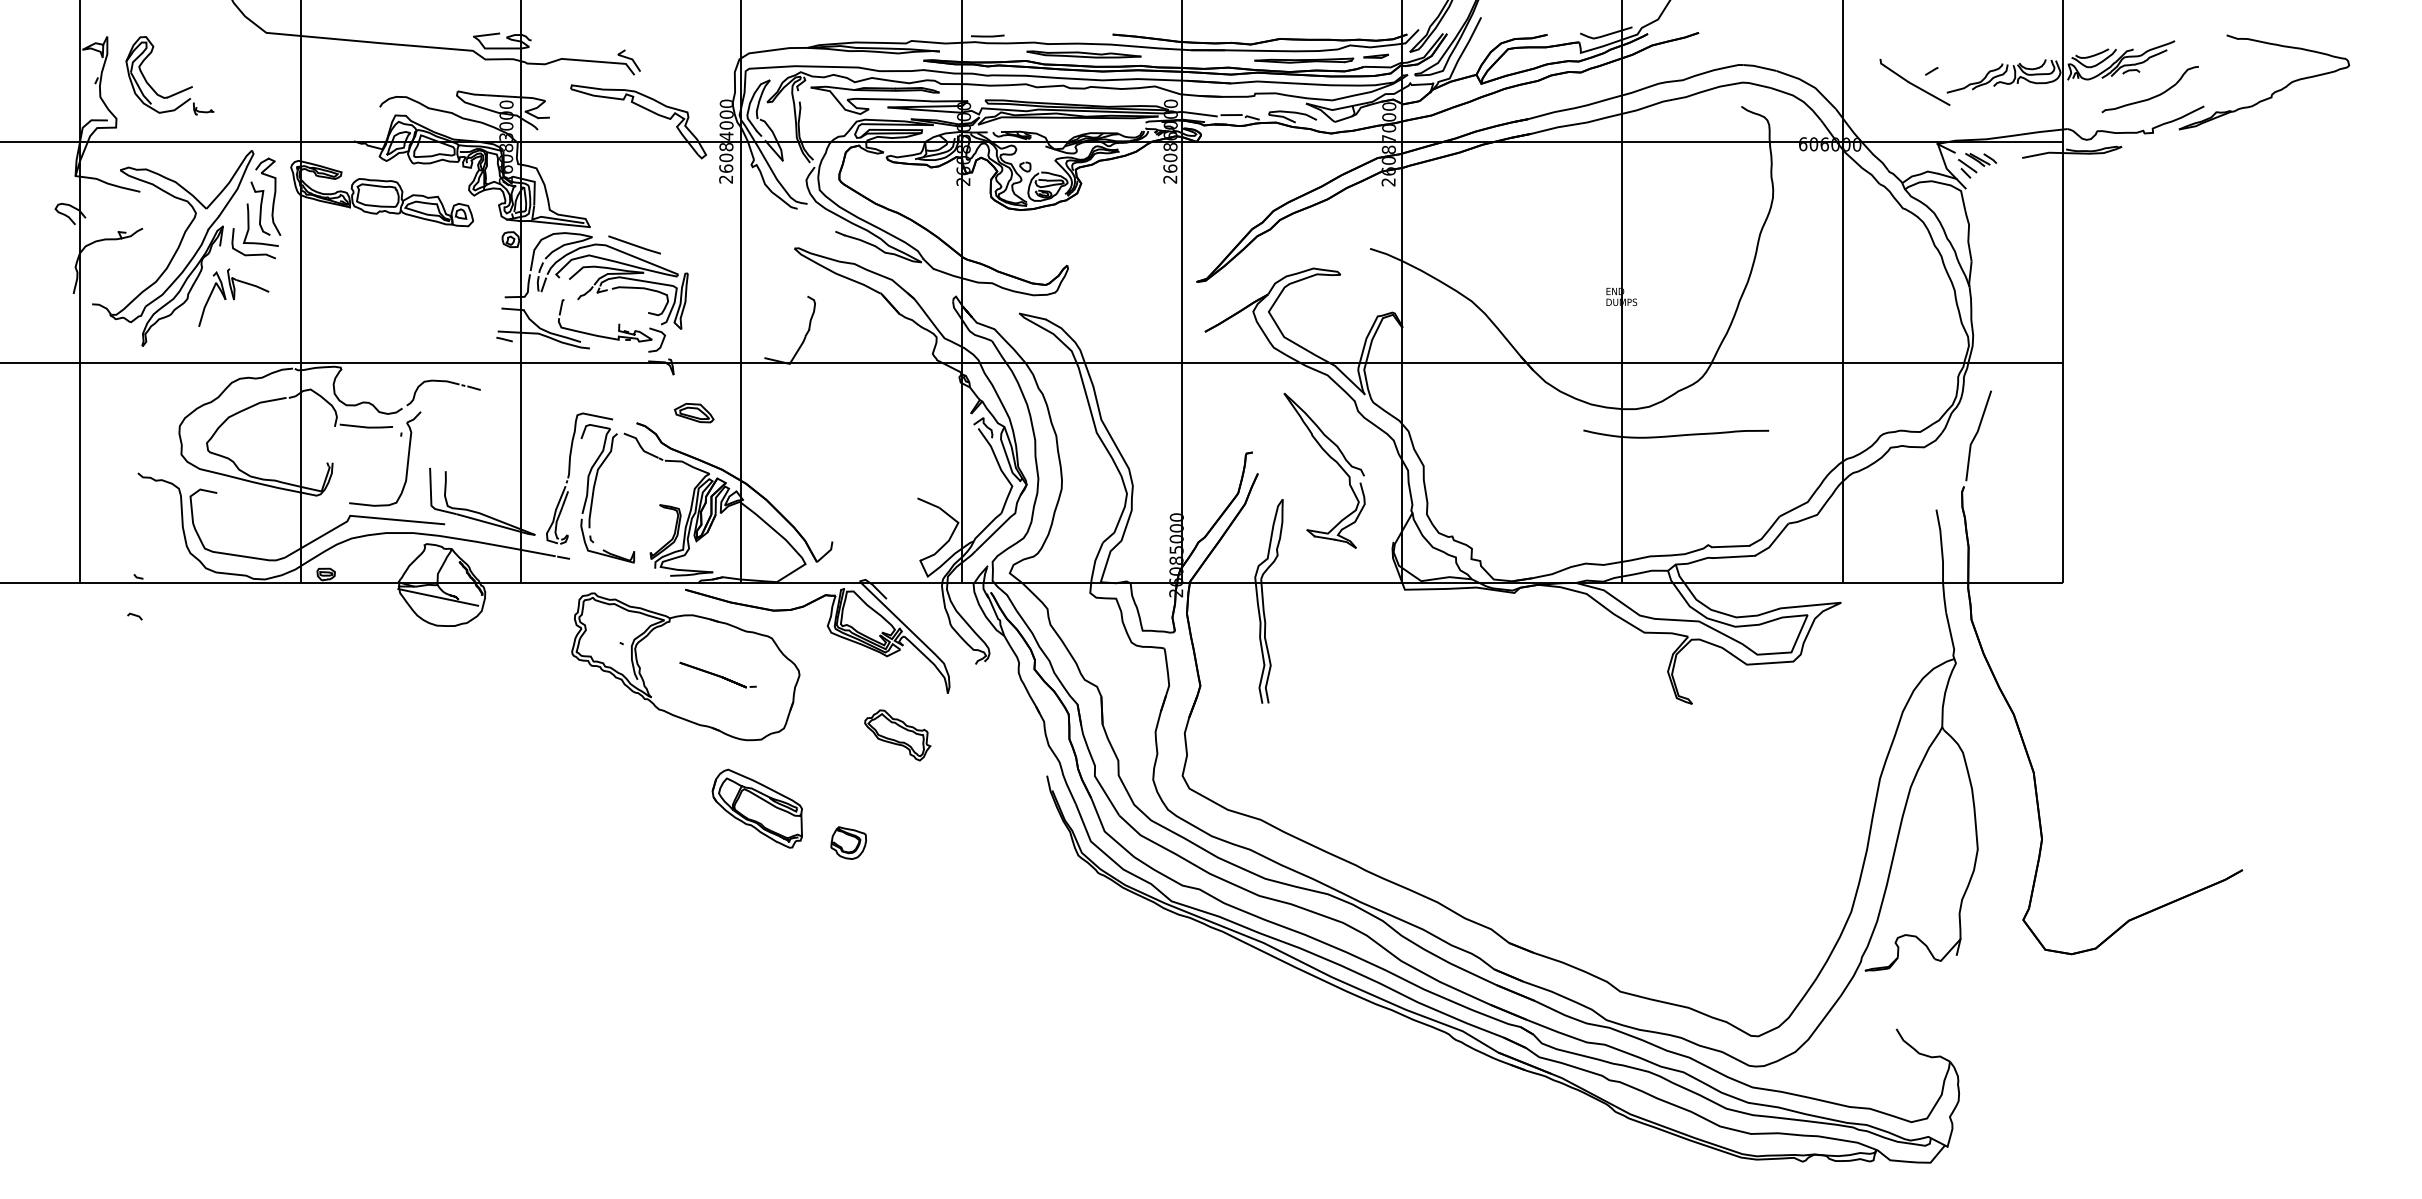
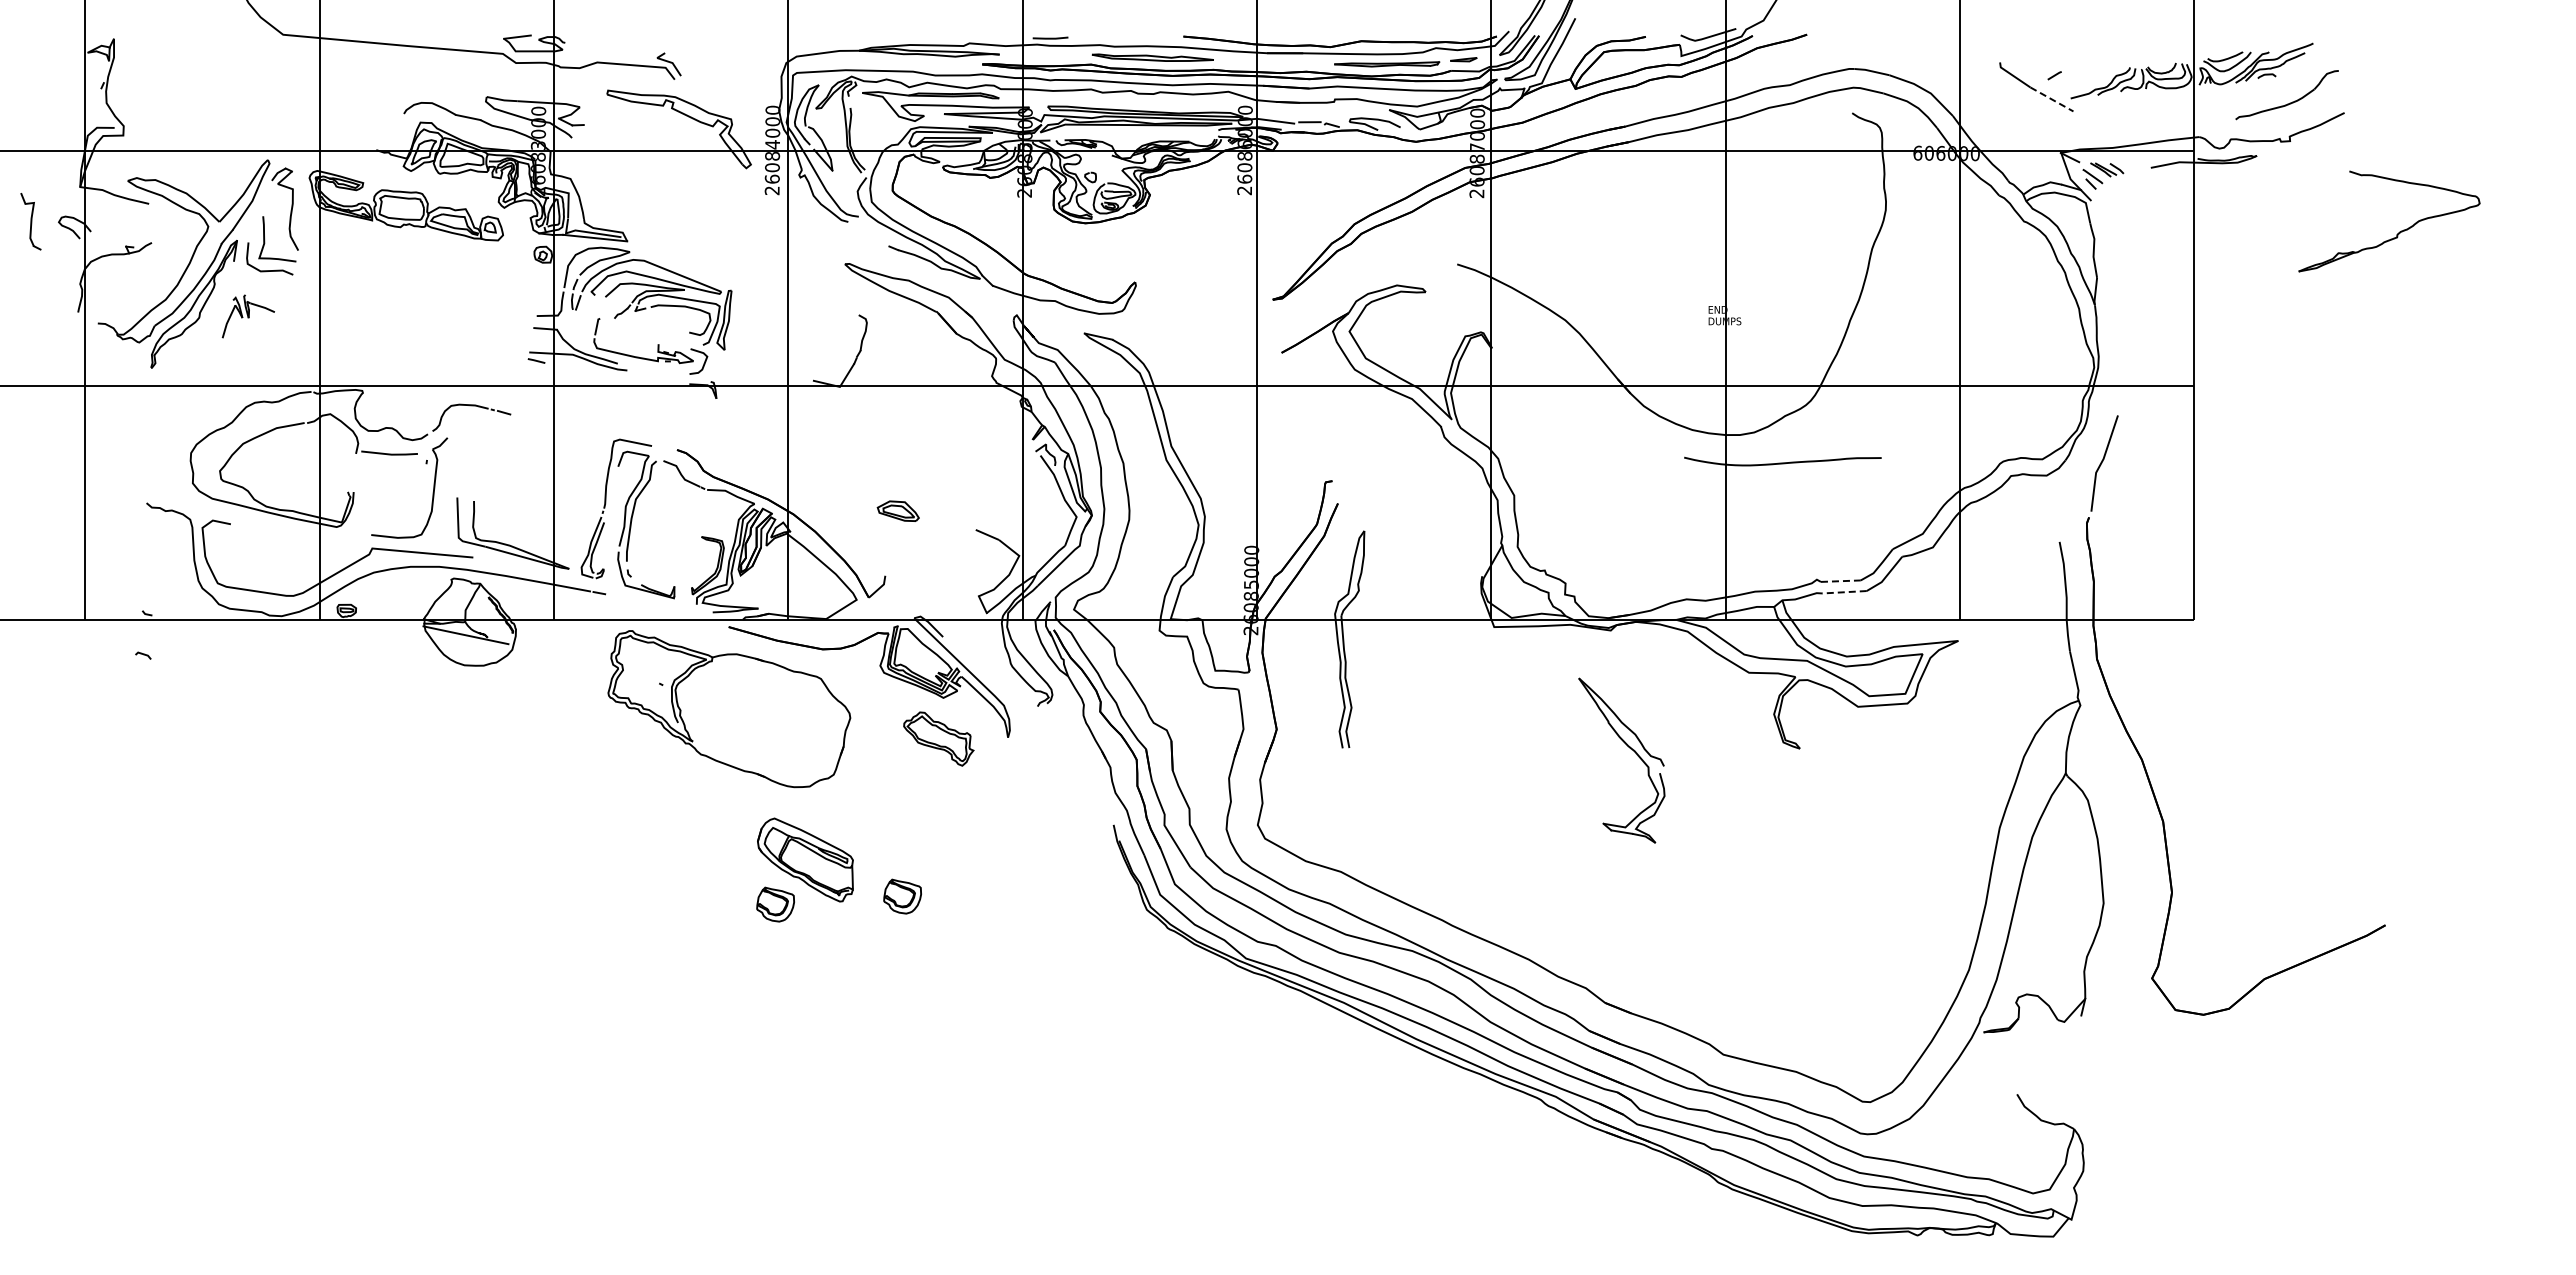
part: (178, 91) -> (189, 97), removed
part: (2273, 91) -> (2399, 231), moved
line: (1928, 93) -> (2051, 99), solid -> dashed
part: (260, 208) -> (30, 221), moved
line: (634, 245) -> (674, 260), removed
part: (233, 297) -> (248, 316), size x0.7
part: (693, 412) -> (897, 510), moved
part: (1332, 460) -> (1630, 749), moved
line: (1730, 546) -> (1840, 581), solid -> dashed
line: (1734, 557) -> (1844, 592), solid -> dashed
part: (717, 674) -> (763, 717), removed
part: (897, 734) -> (938, 738), moved
part: (729, 850) -> (775, 904), added

